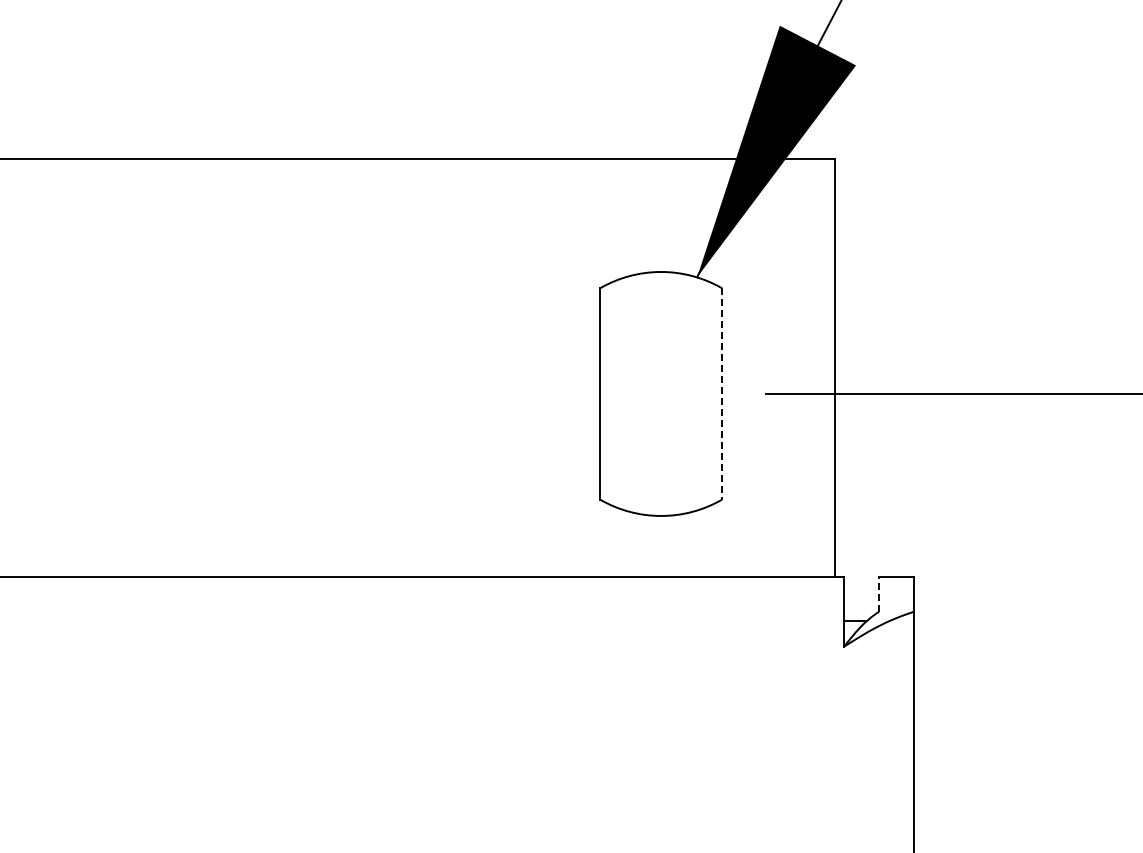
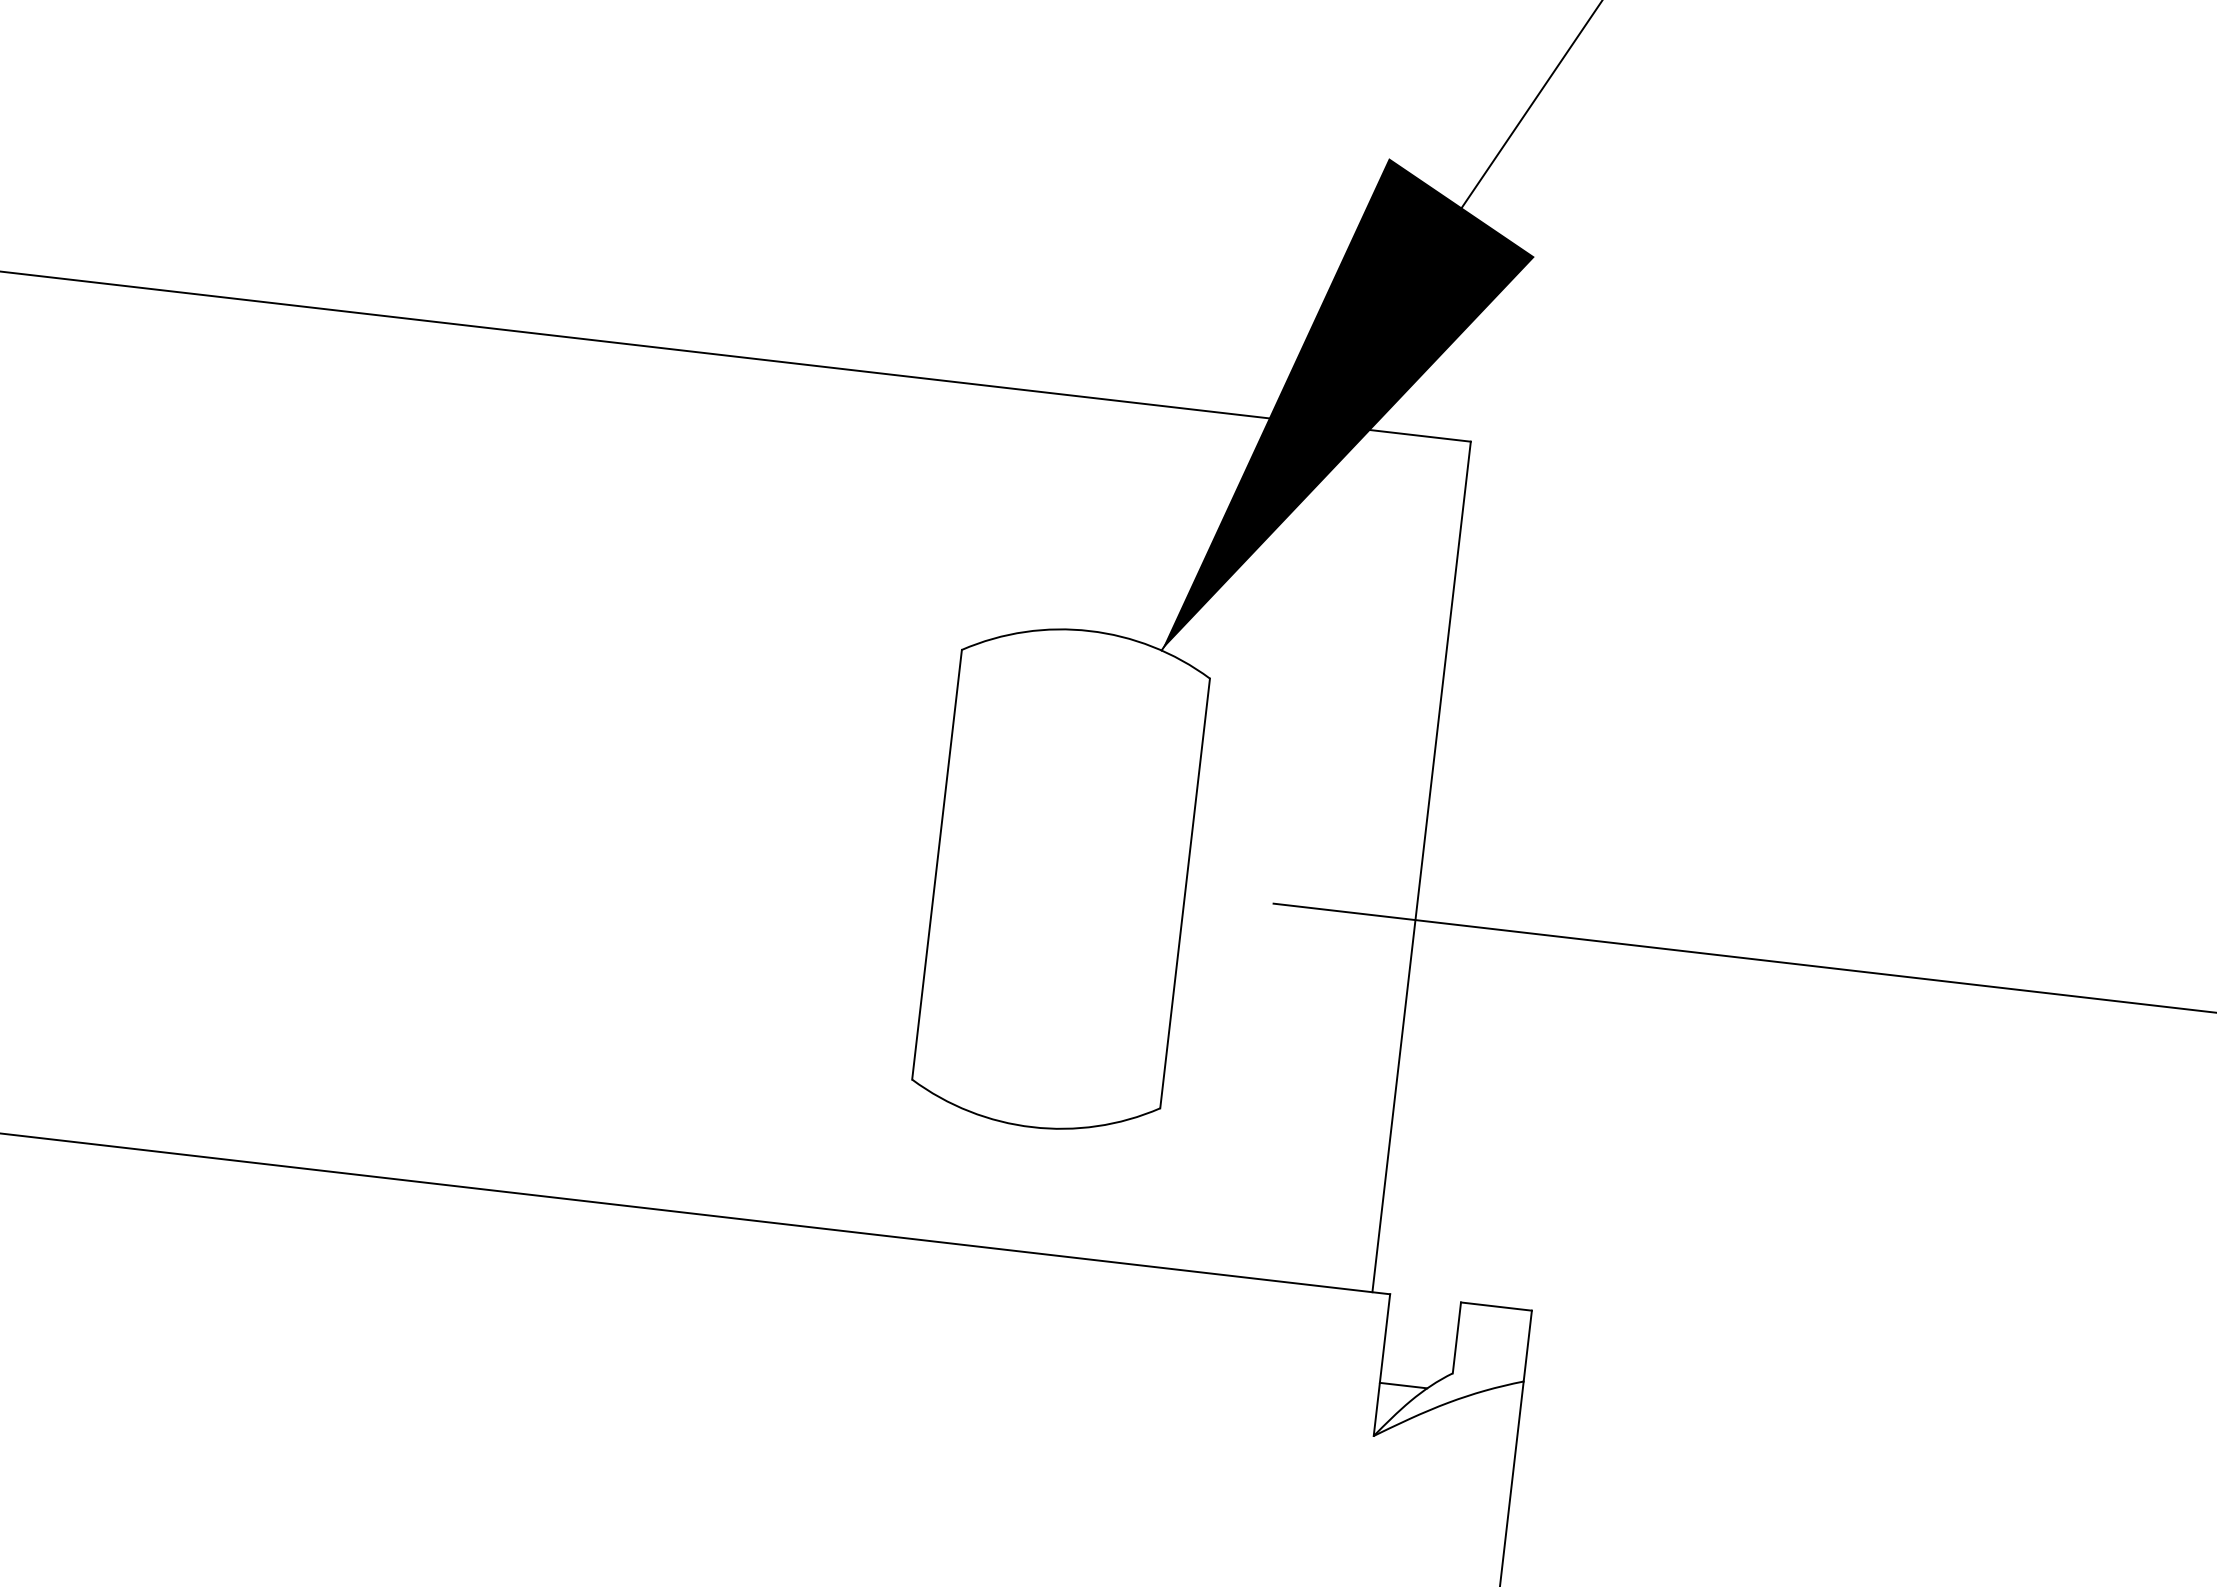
line: (722, 393) -> (1185, 892), dashed -> solid
line: (878, 593) -> (1456, 1335), dashed -> solid

